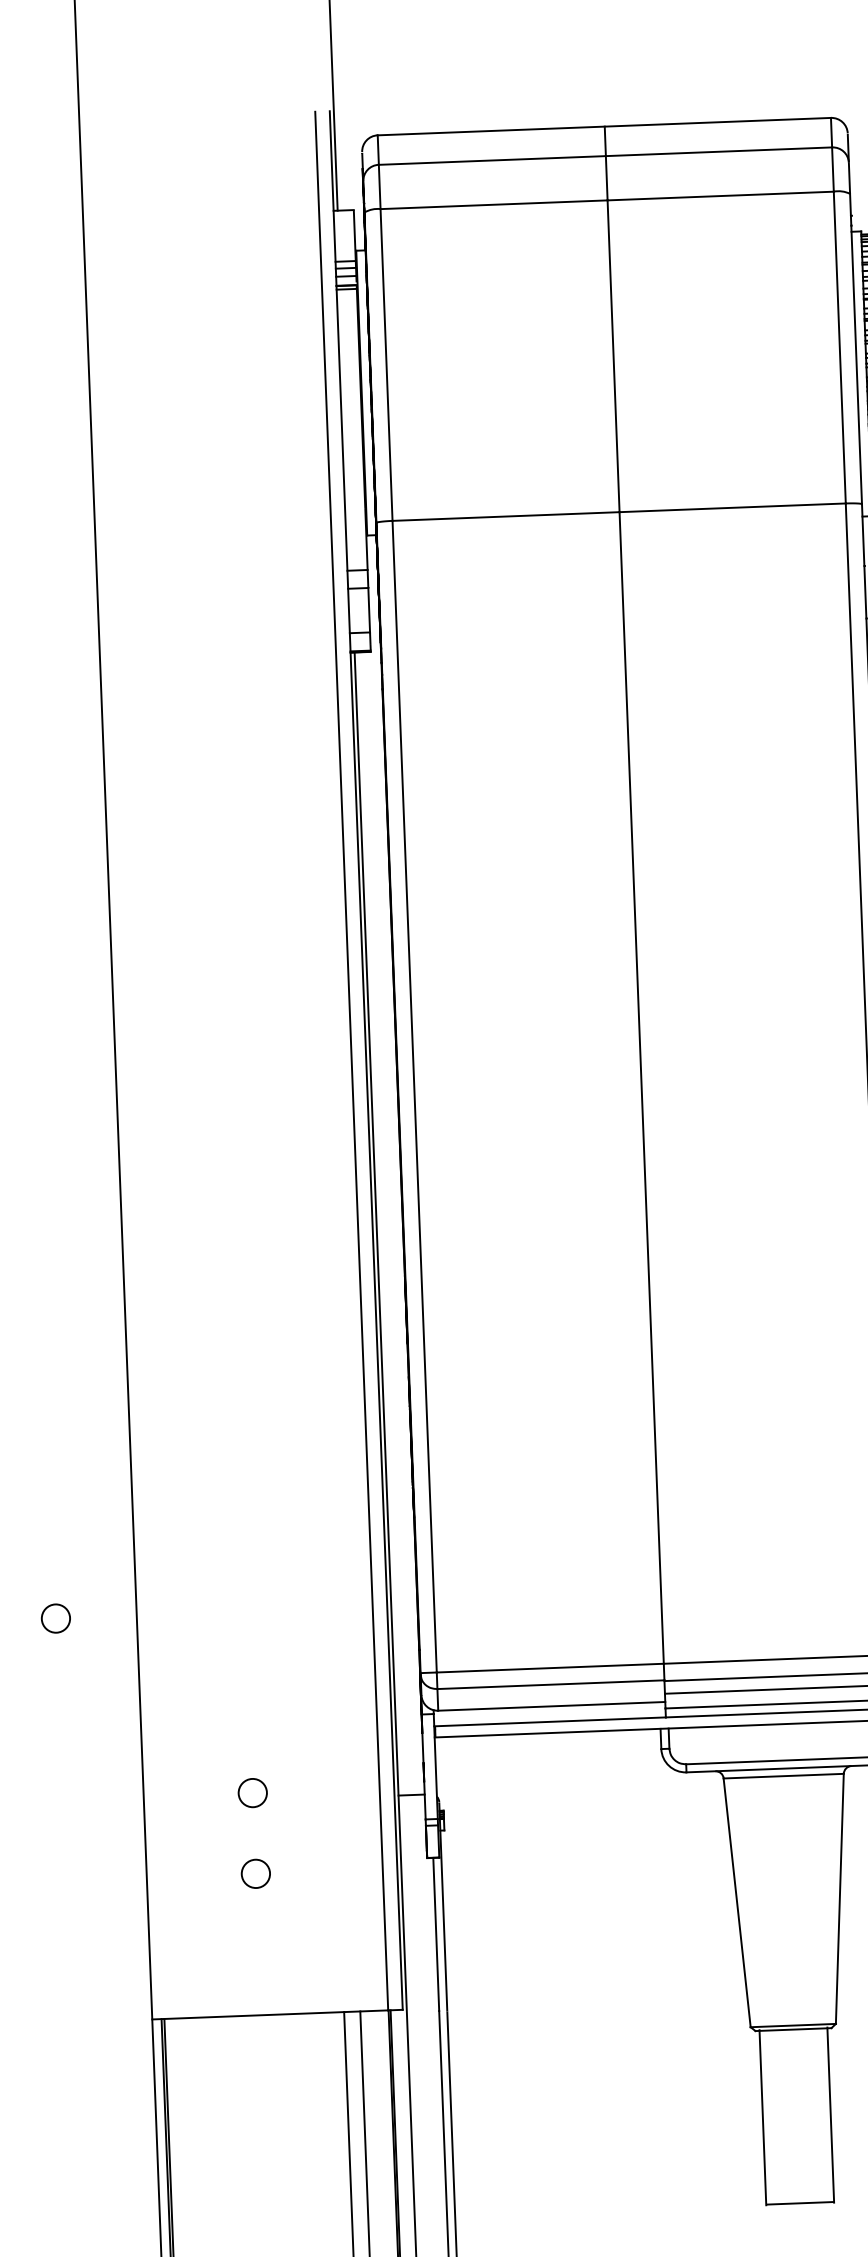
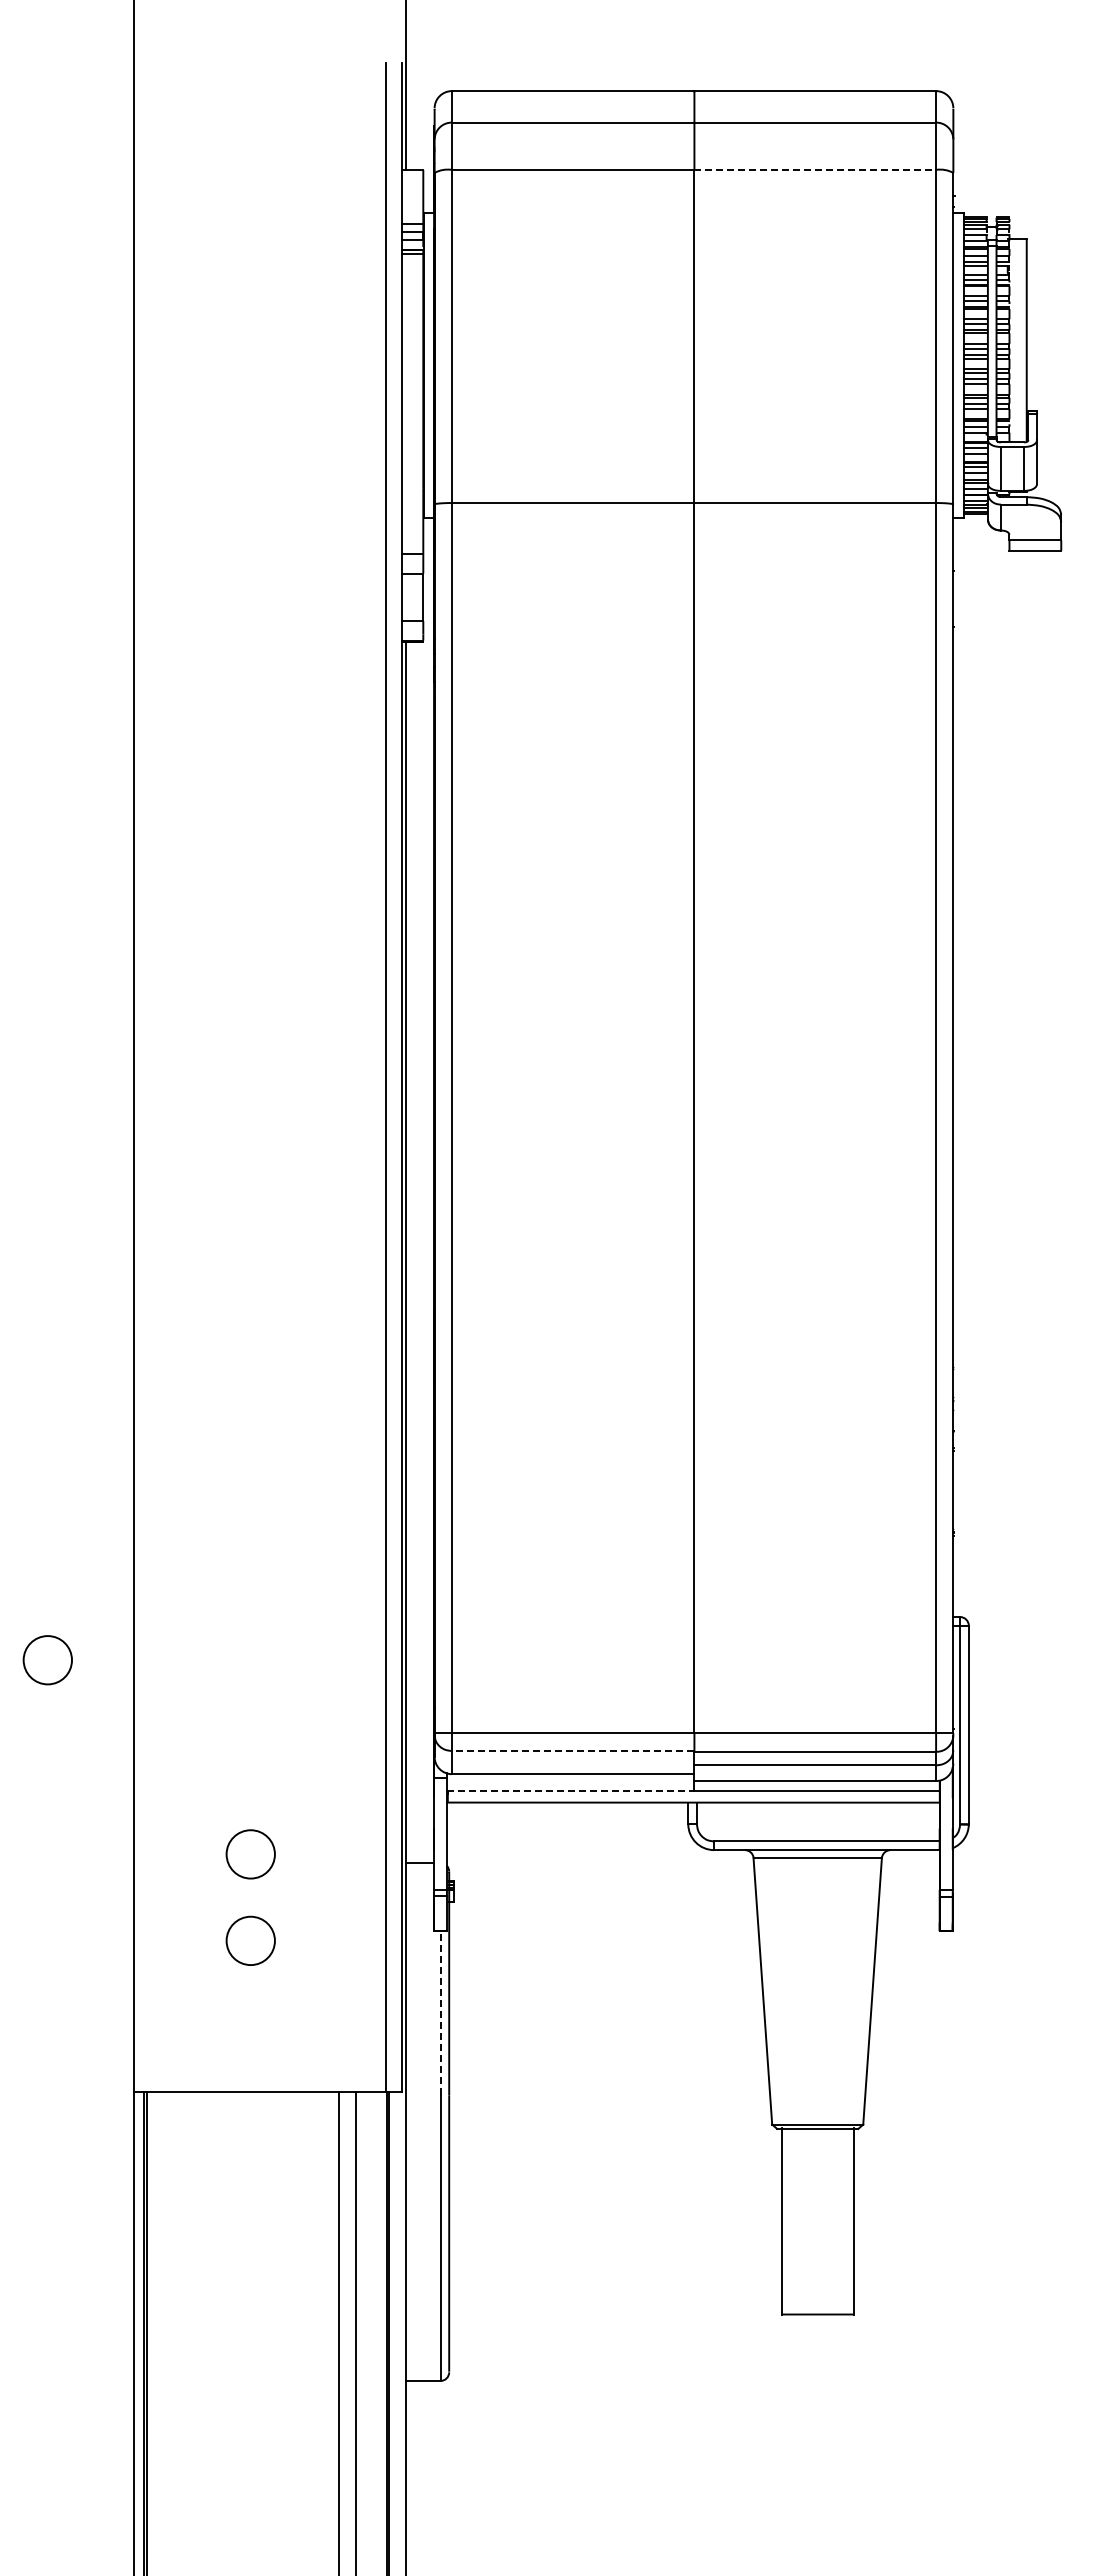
line: (720, 195) -> (815, 169), solid -> dashed
circle: (55, 1618) -> (47, 1660), size x1.6
line: (550, 1685) -> (572, 1751), solid -> dashed
line: (549, 1721) -> (570, 1790), solid -> dashed
circle: (252, 1793) -> (250, 1854), size x1.6
circle: (255, 1873) -> (250, 1940), size x1.6
line: (436, 1934) -> (440, 2012), solid -> dashed

